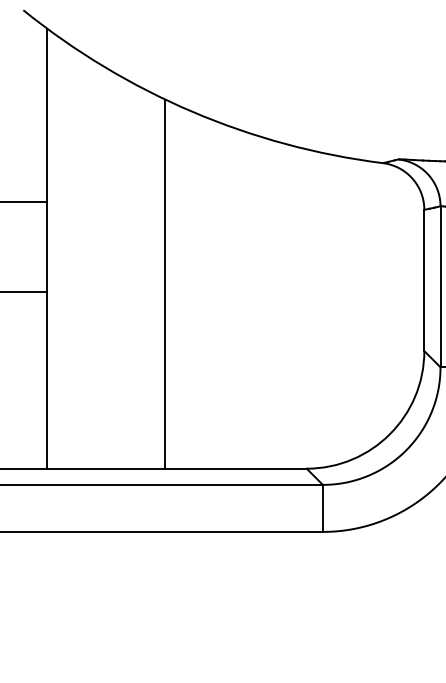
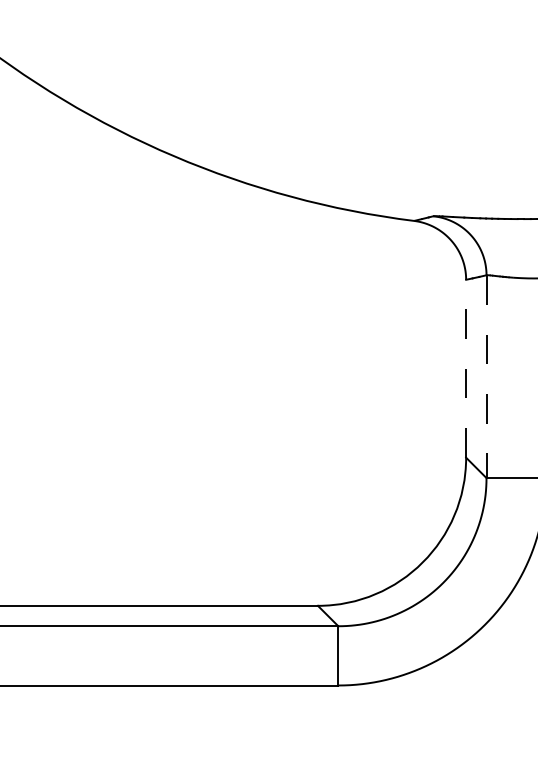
line: (424, 280) -> (466, 368), solid -> dashed
line: (165, 283) -> (140, 372), removed
line: (440, 287) -> (486, 377), solid -> dashed

